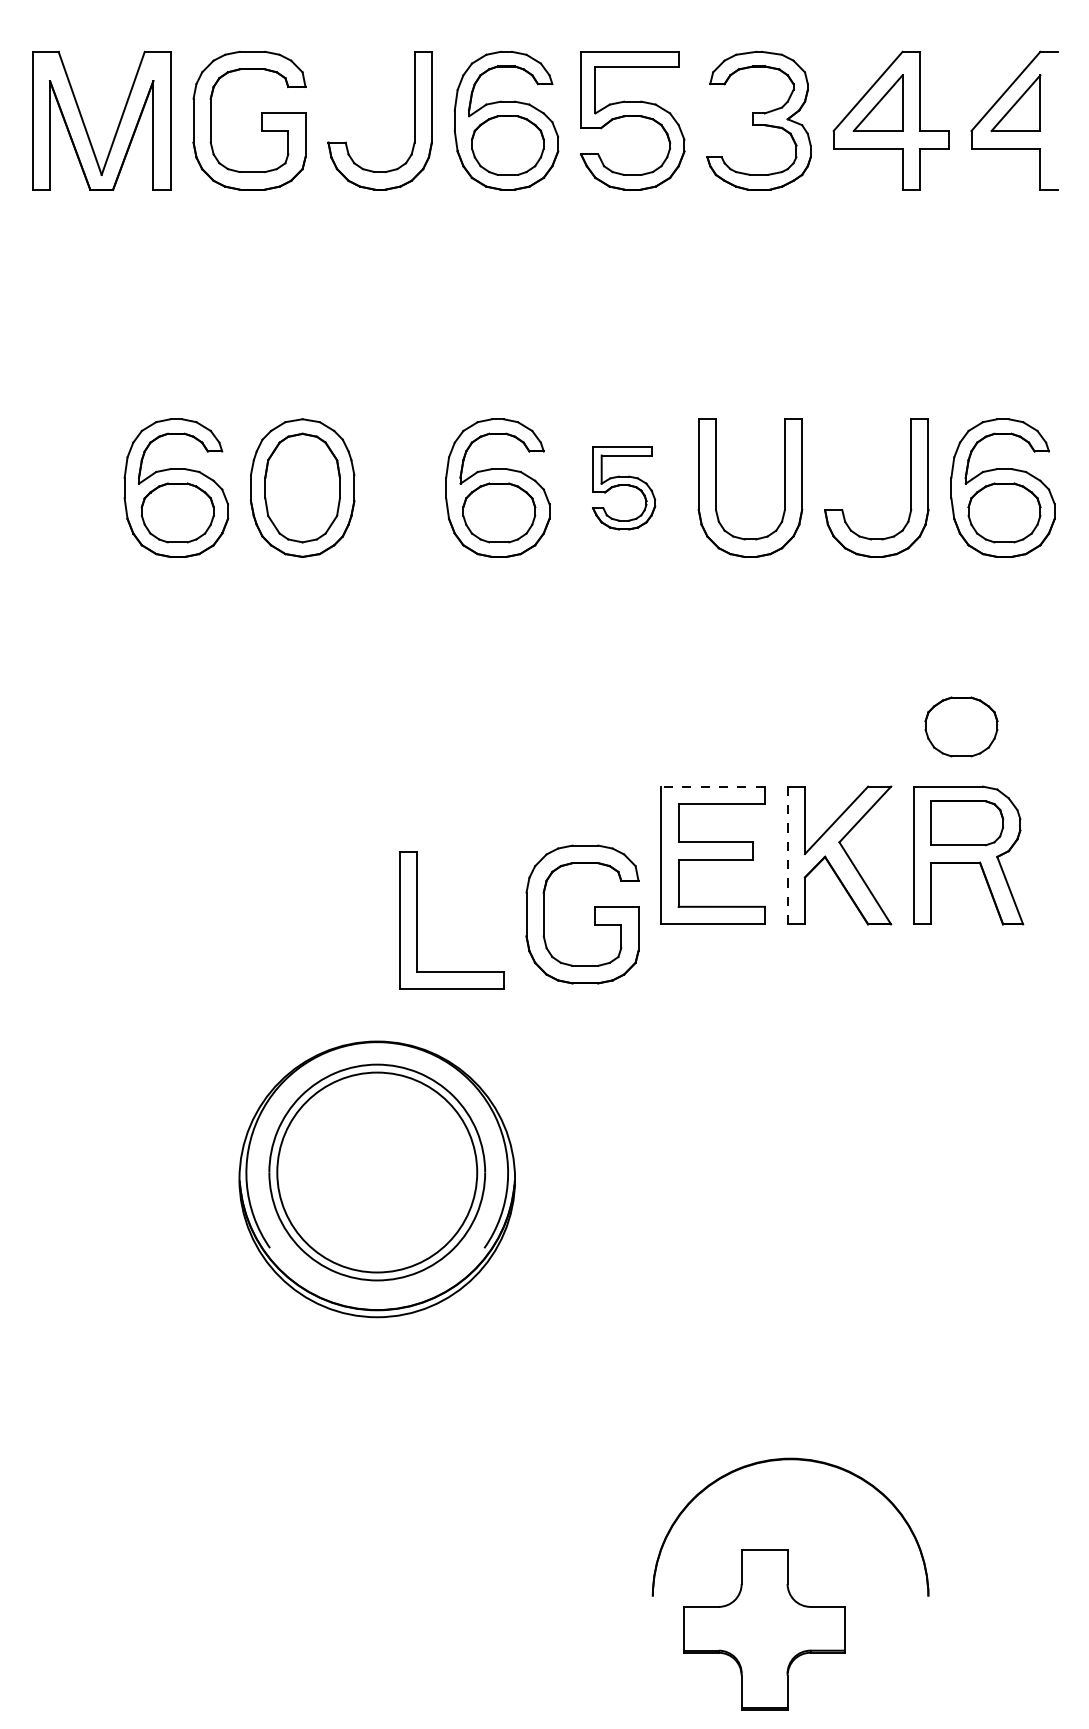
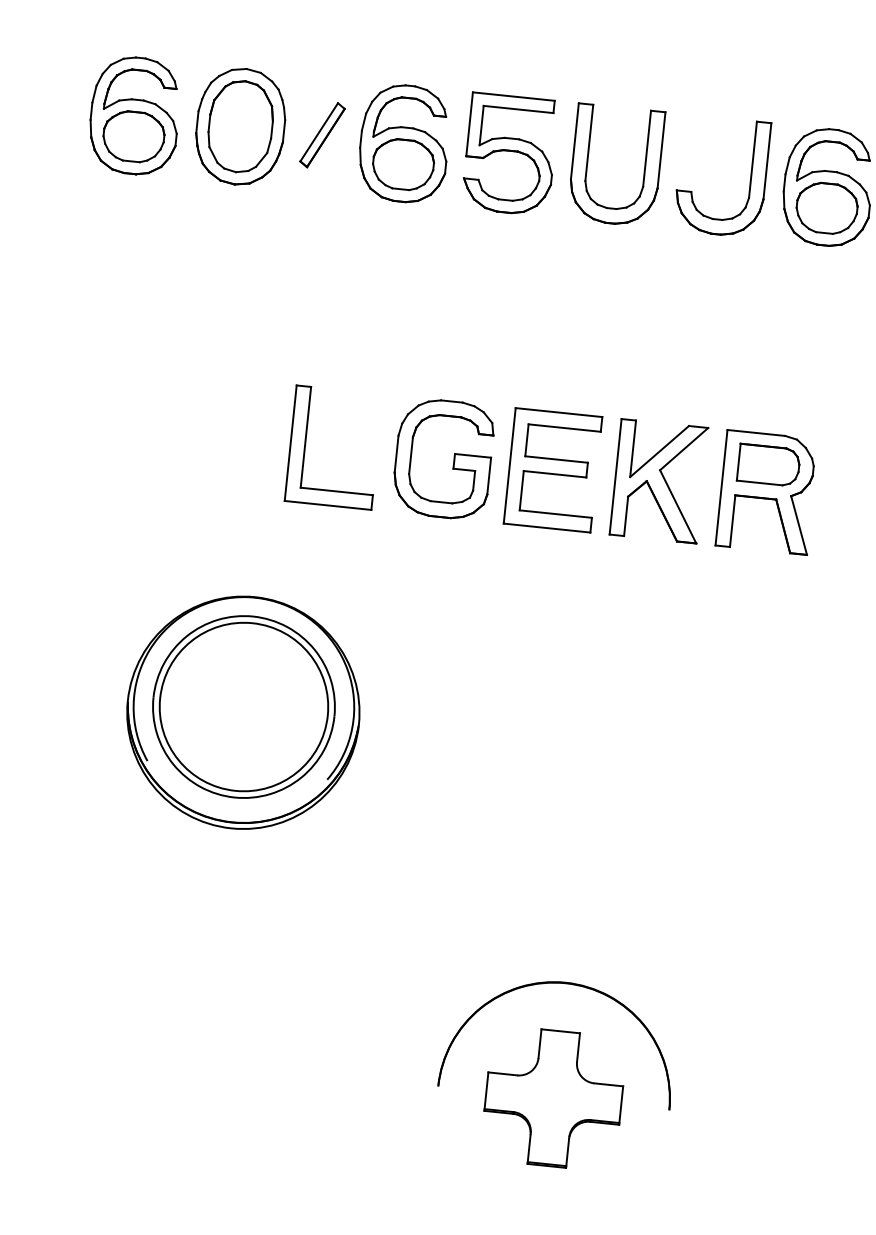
part: (400, 487) -> (322, 134), added
part: (623, 487) -> (509, 154), size x1.67
part: (961, 726) -> (772, 383), removed
line: (713, 786) -> (559, 412), dashed -> solid
line: (787, 855) -> (615, 476), dashed -> solid
part: (594, 914) -> (453, 460), moved
part: (417, 920) -> (305, 444), moved
part: (764, 1629) -> (553, 1098), moved

